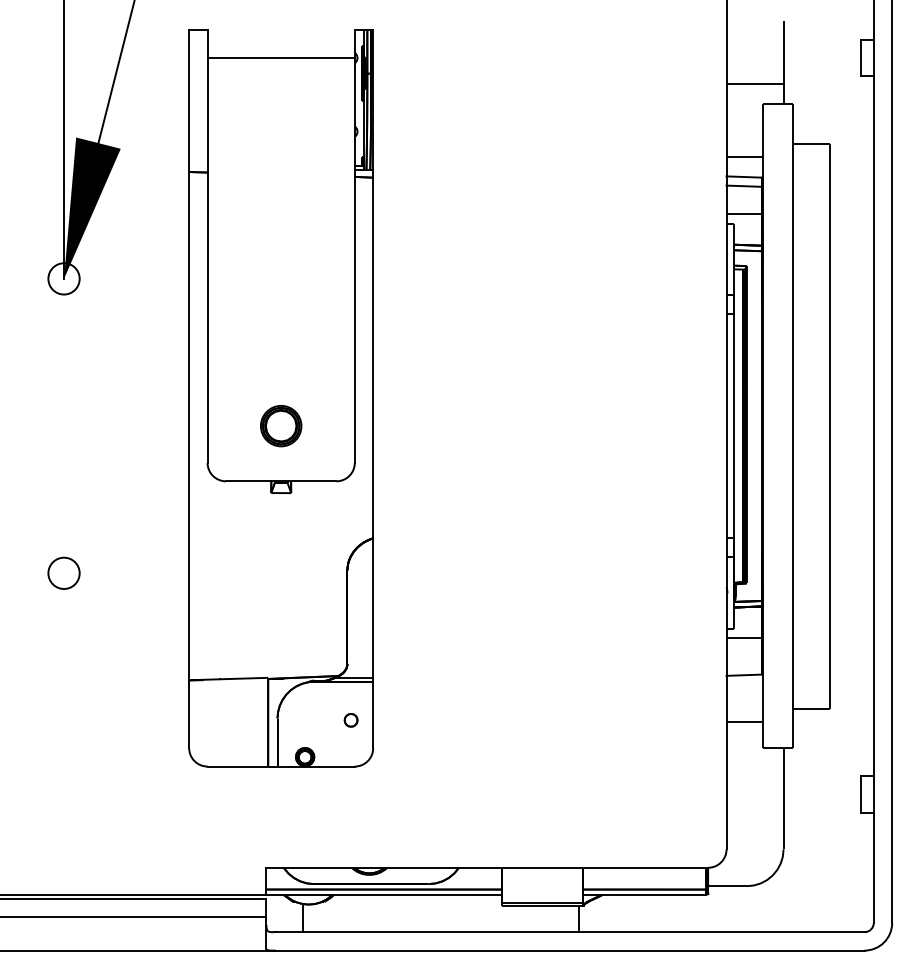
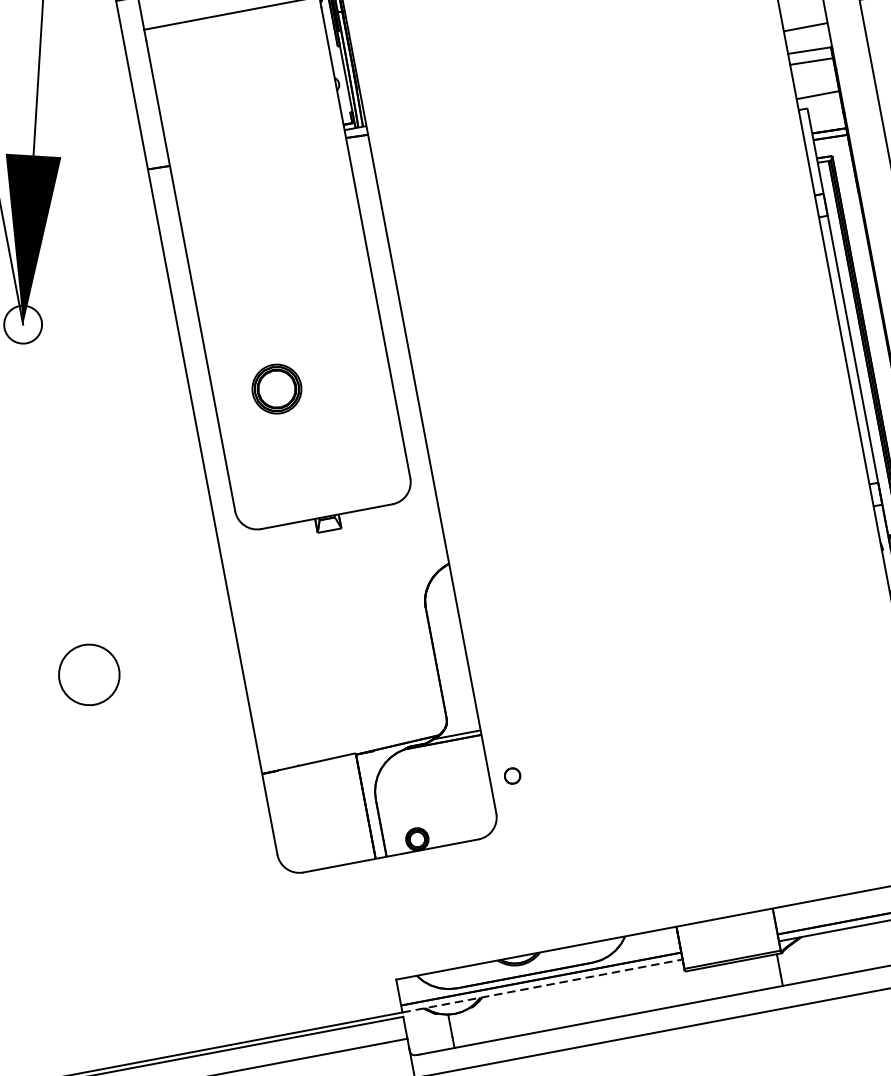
part: (281, 426) -> (277, 389), moved
circle: (63, 572) -> (88, 674), size x1.6
part: (350, 720) -> (511, 776), moved
line: (384, 895) -> (542, 986), solid -> dashed

